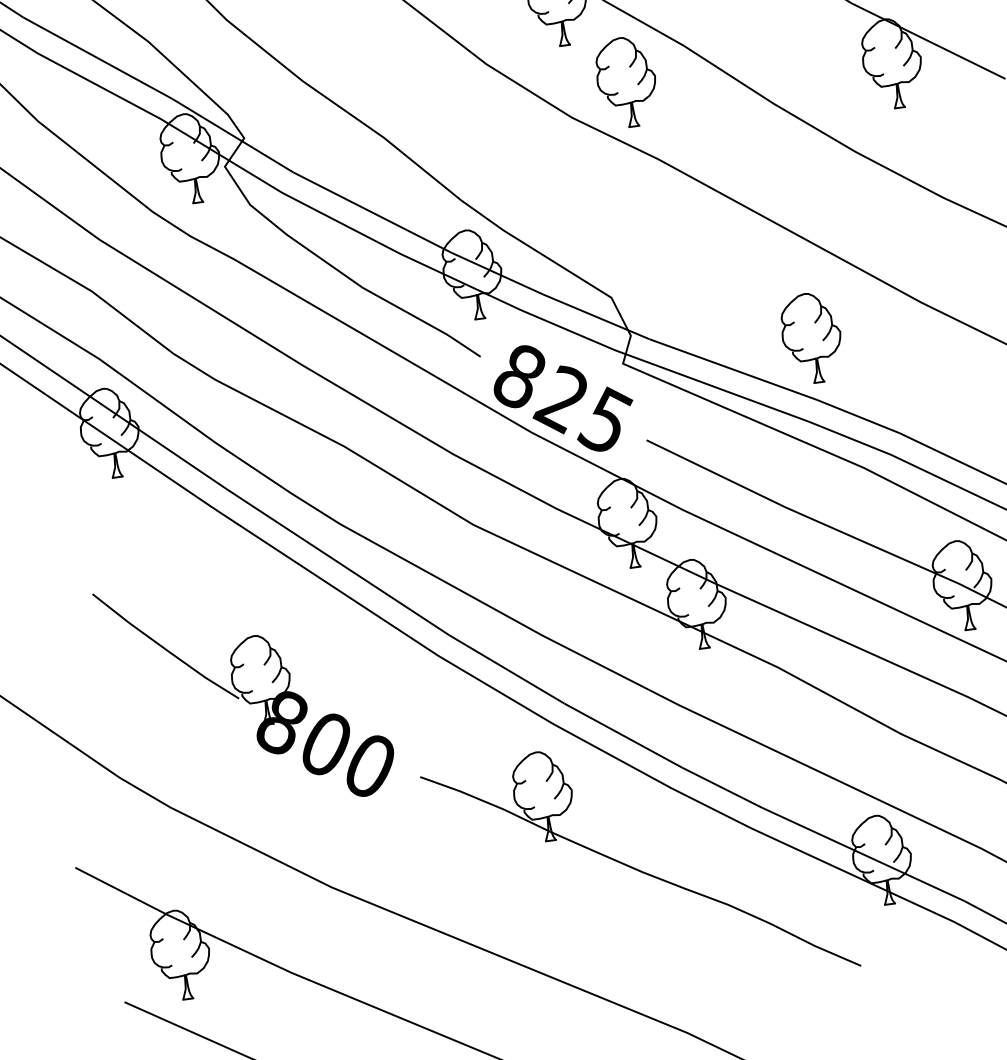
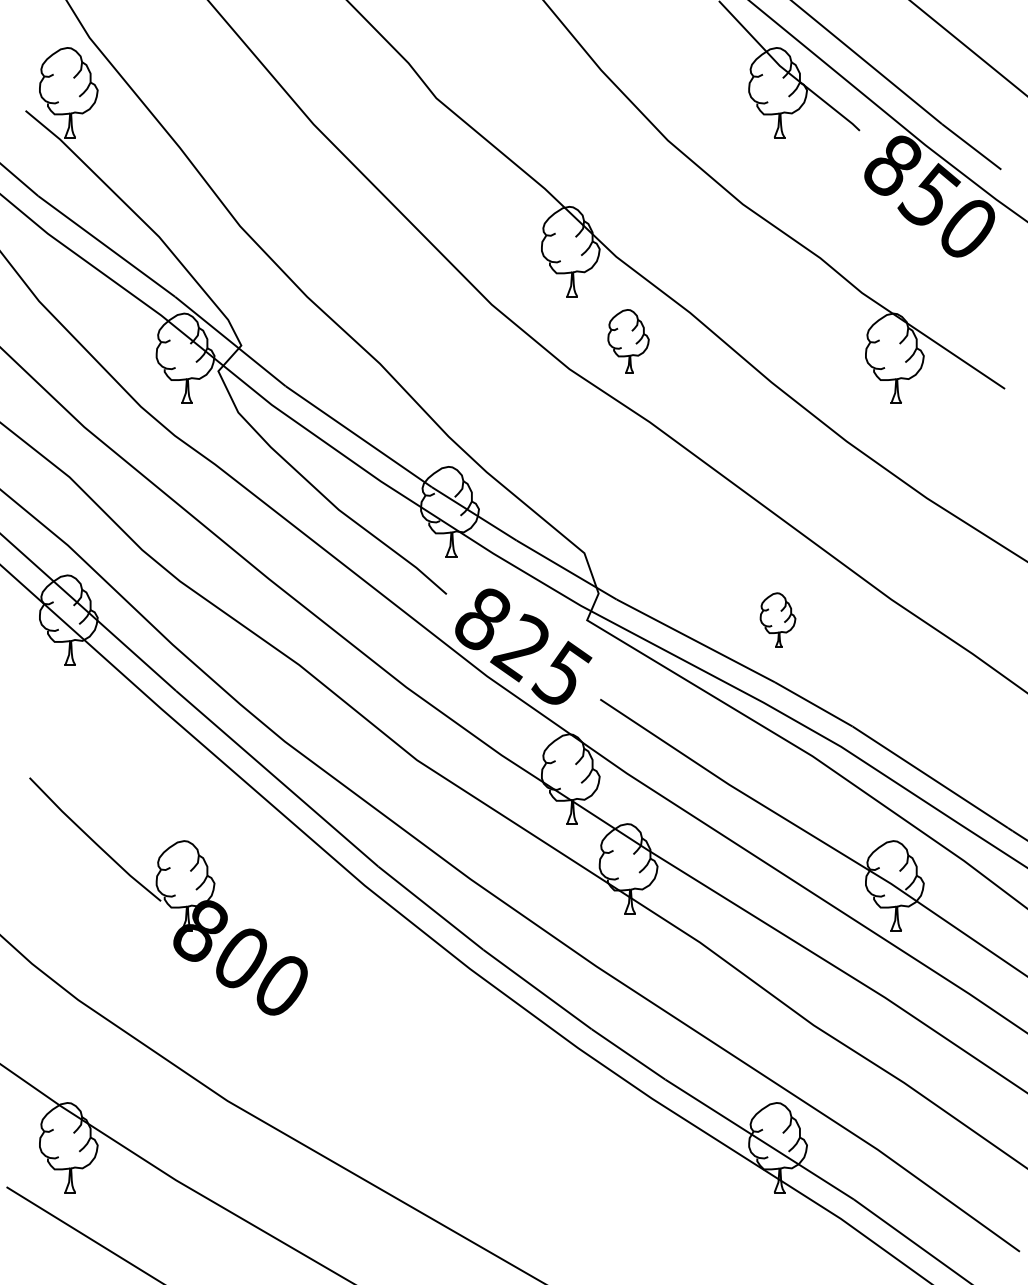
part: (626, 81) -> (628, 340), size x0.7
part: (811, 337) -> (777, 619), size x0.6
part: (639, 866) -> (536, 1121), removed

